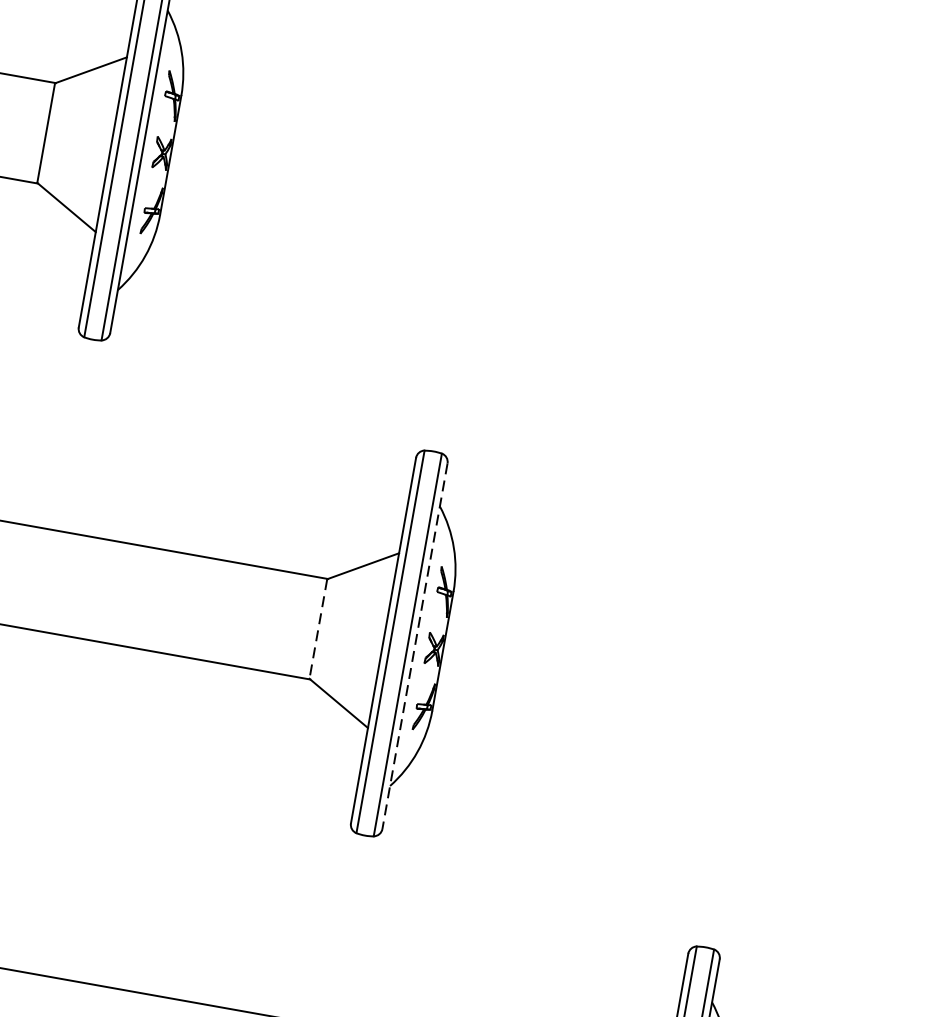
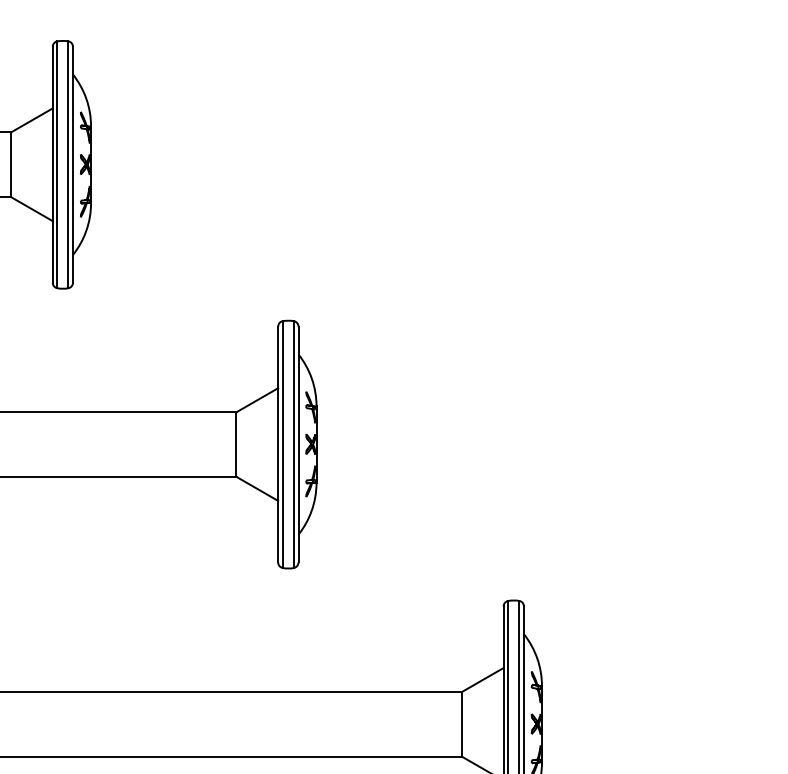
line: (318, 630) -> (236, 445), dashed -> solid
line: (415, 646) -> (298, 444), dashed -> solid

